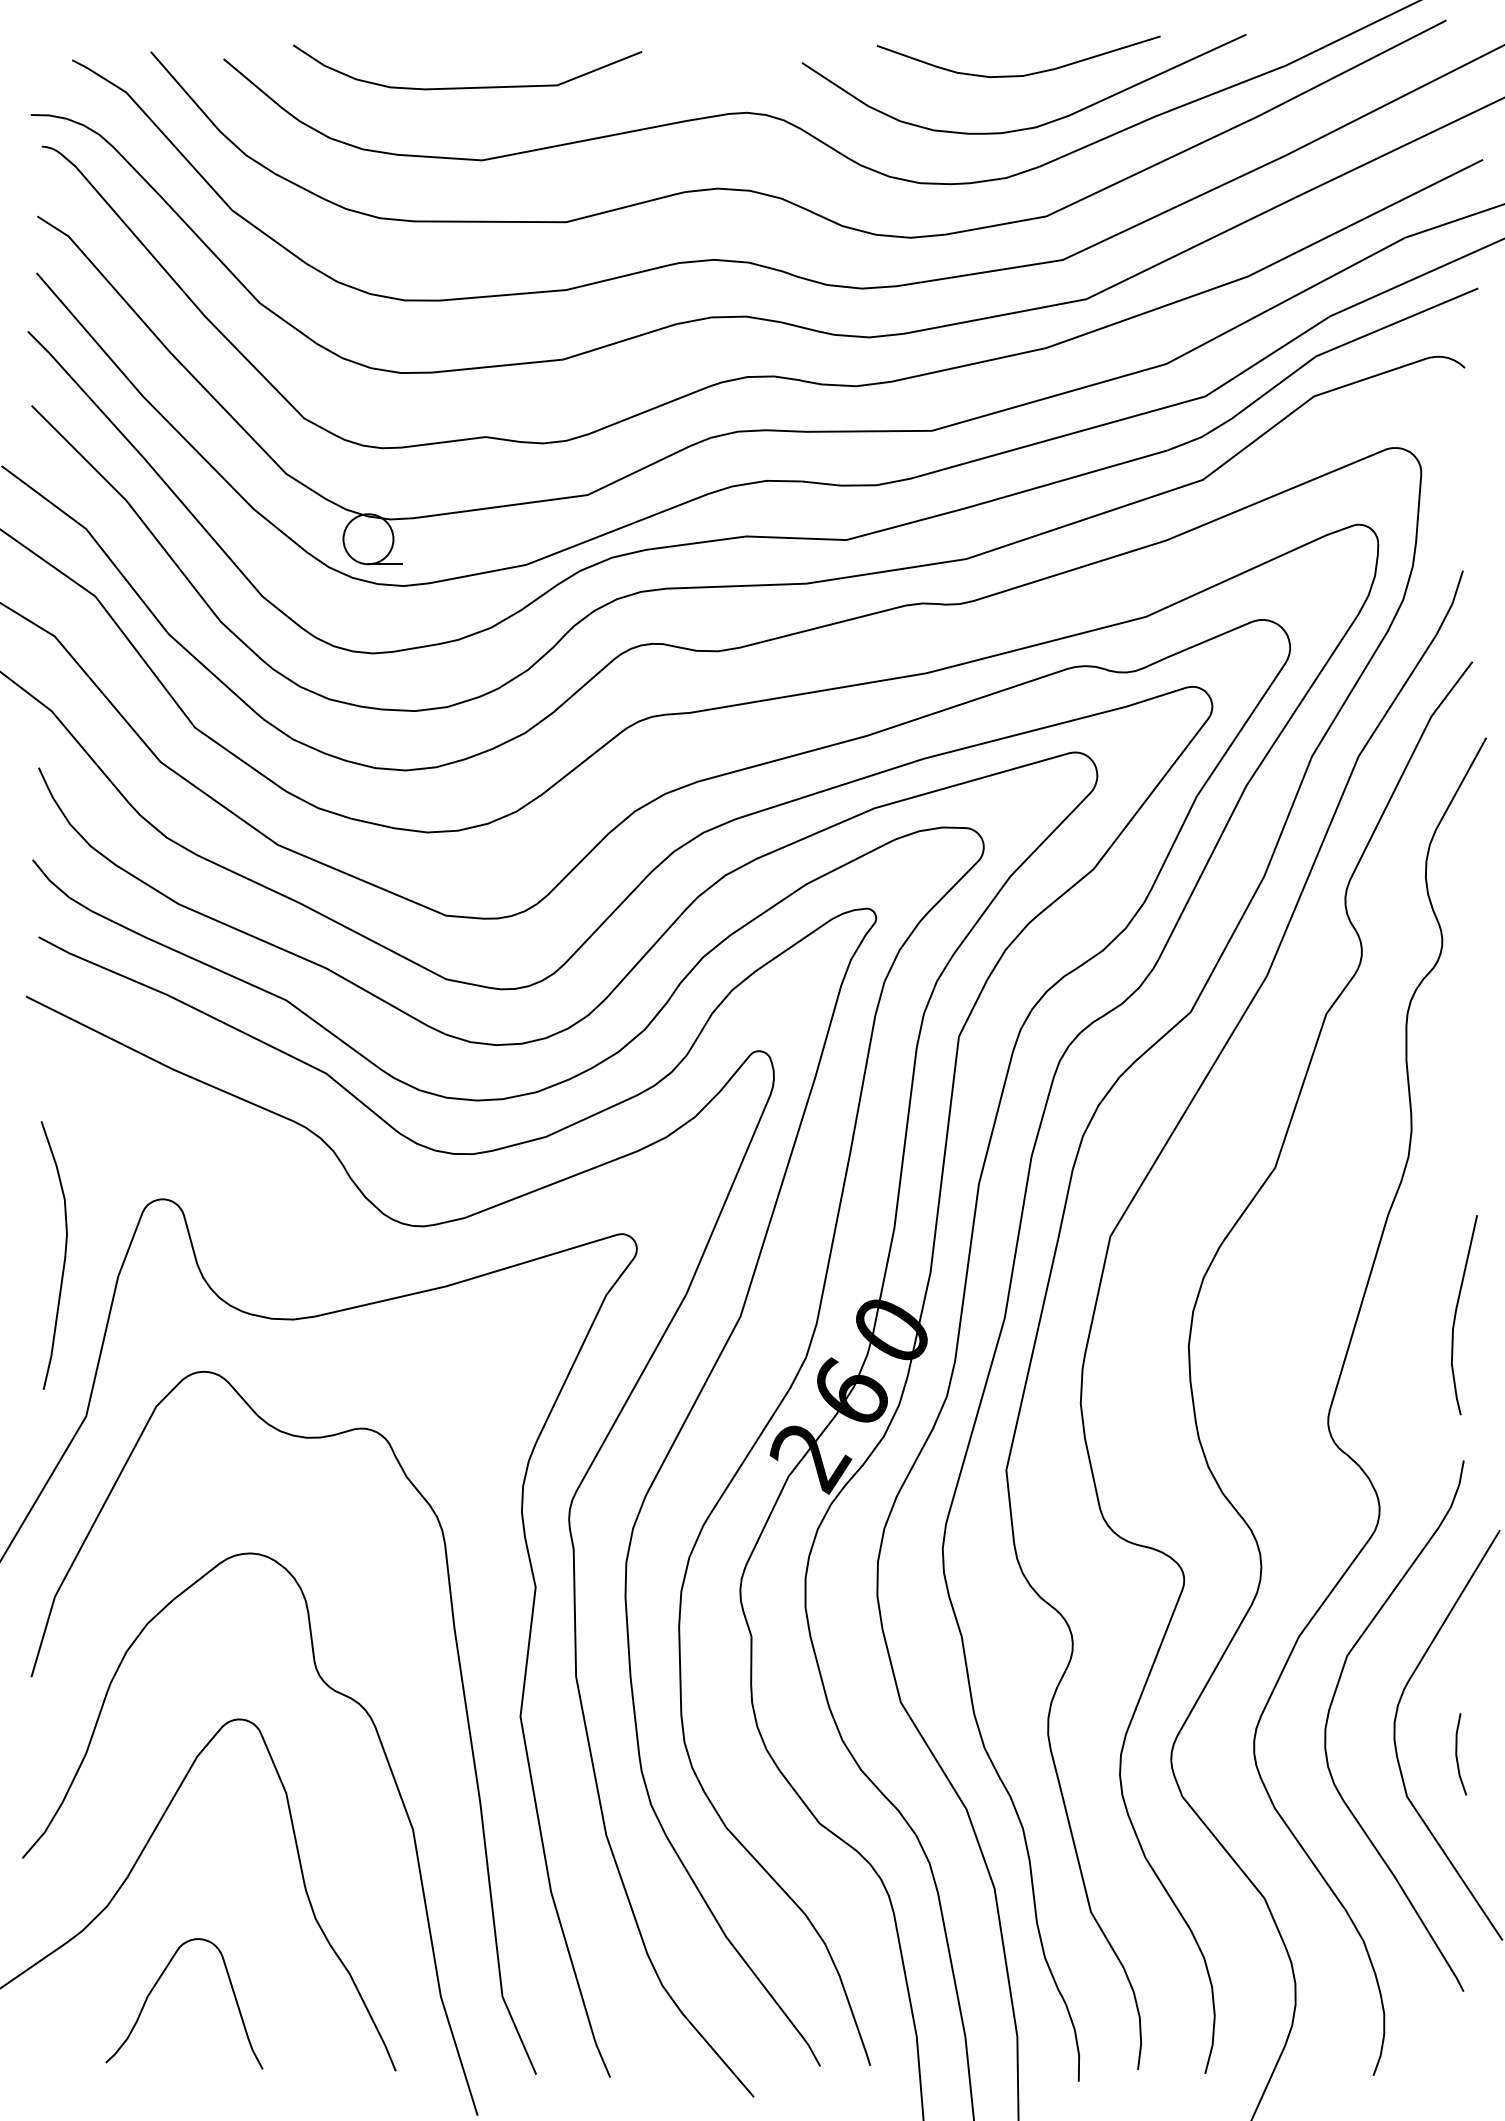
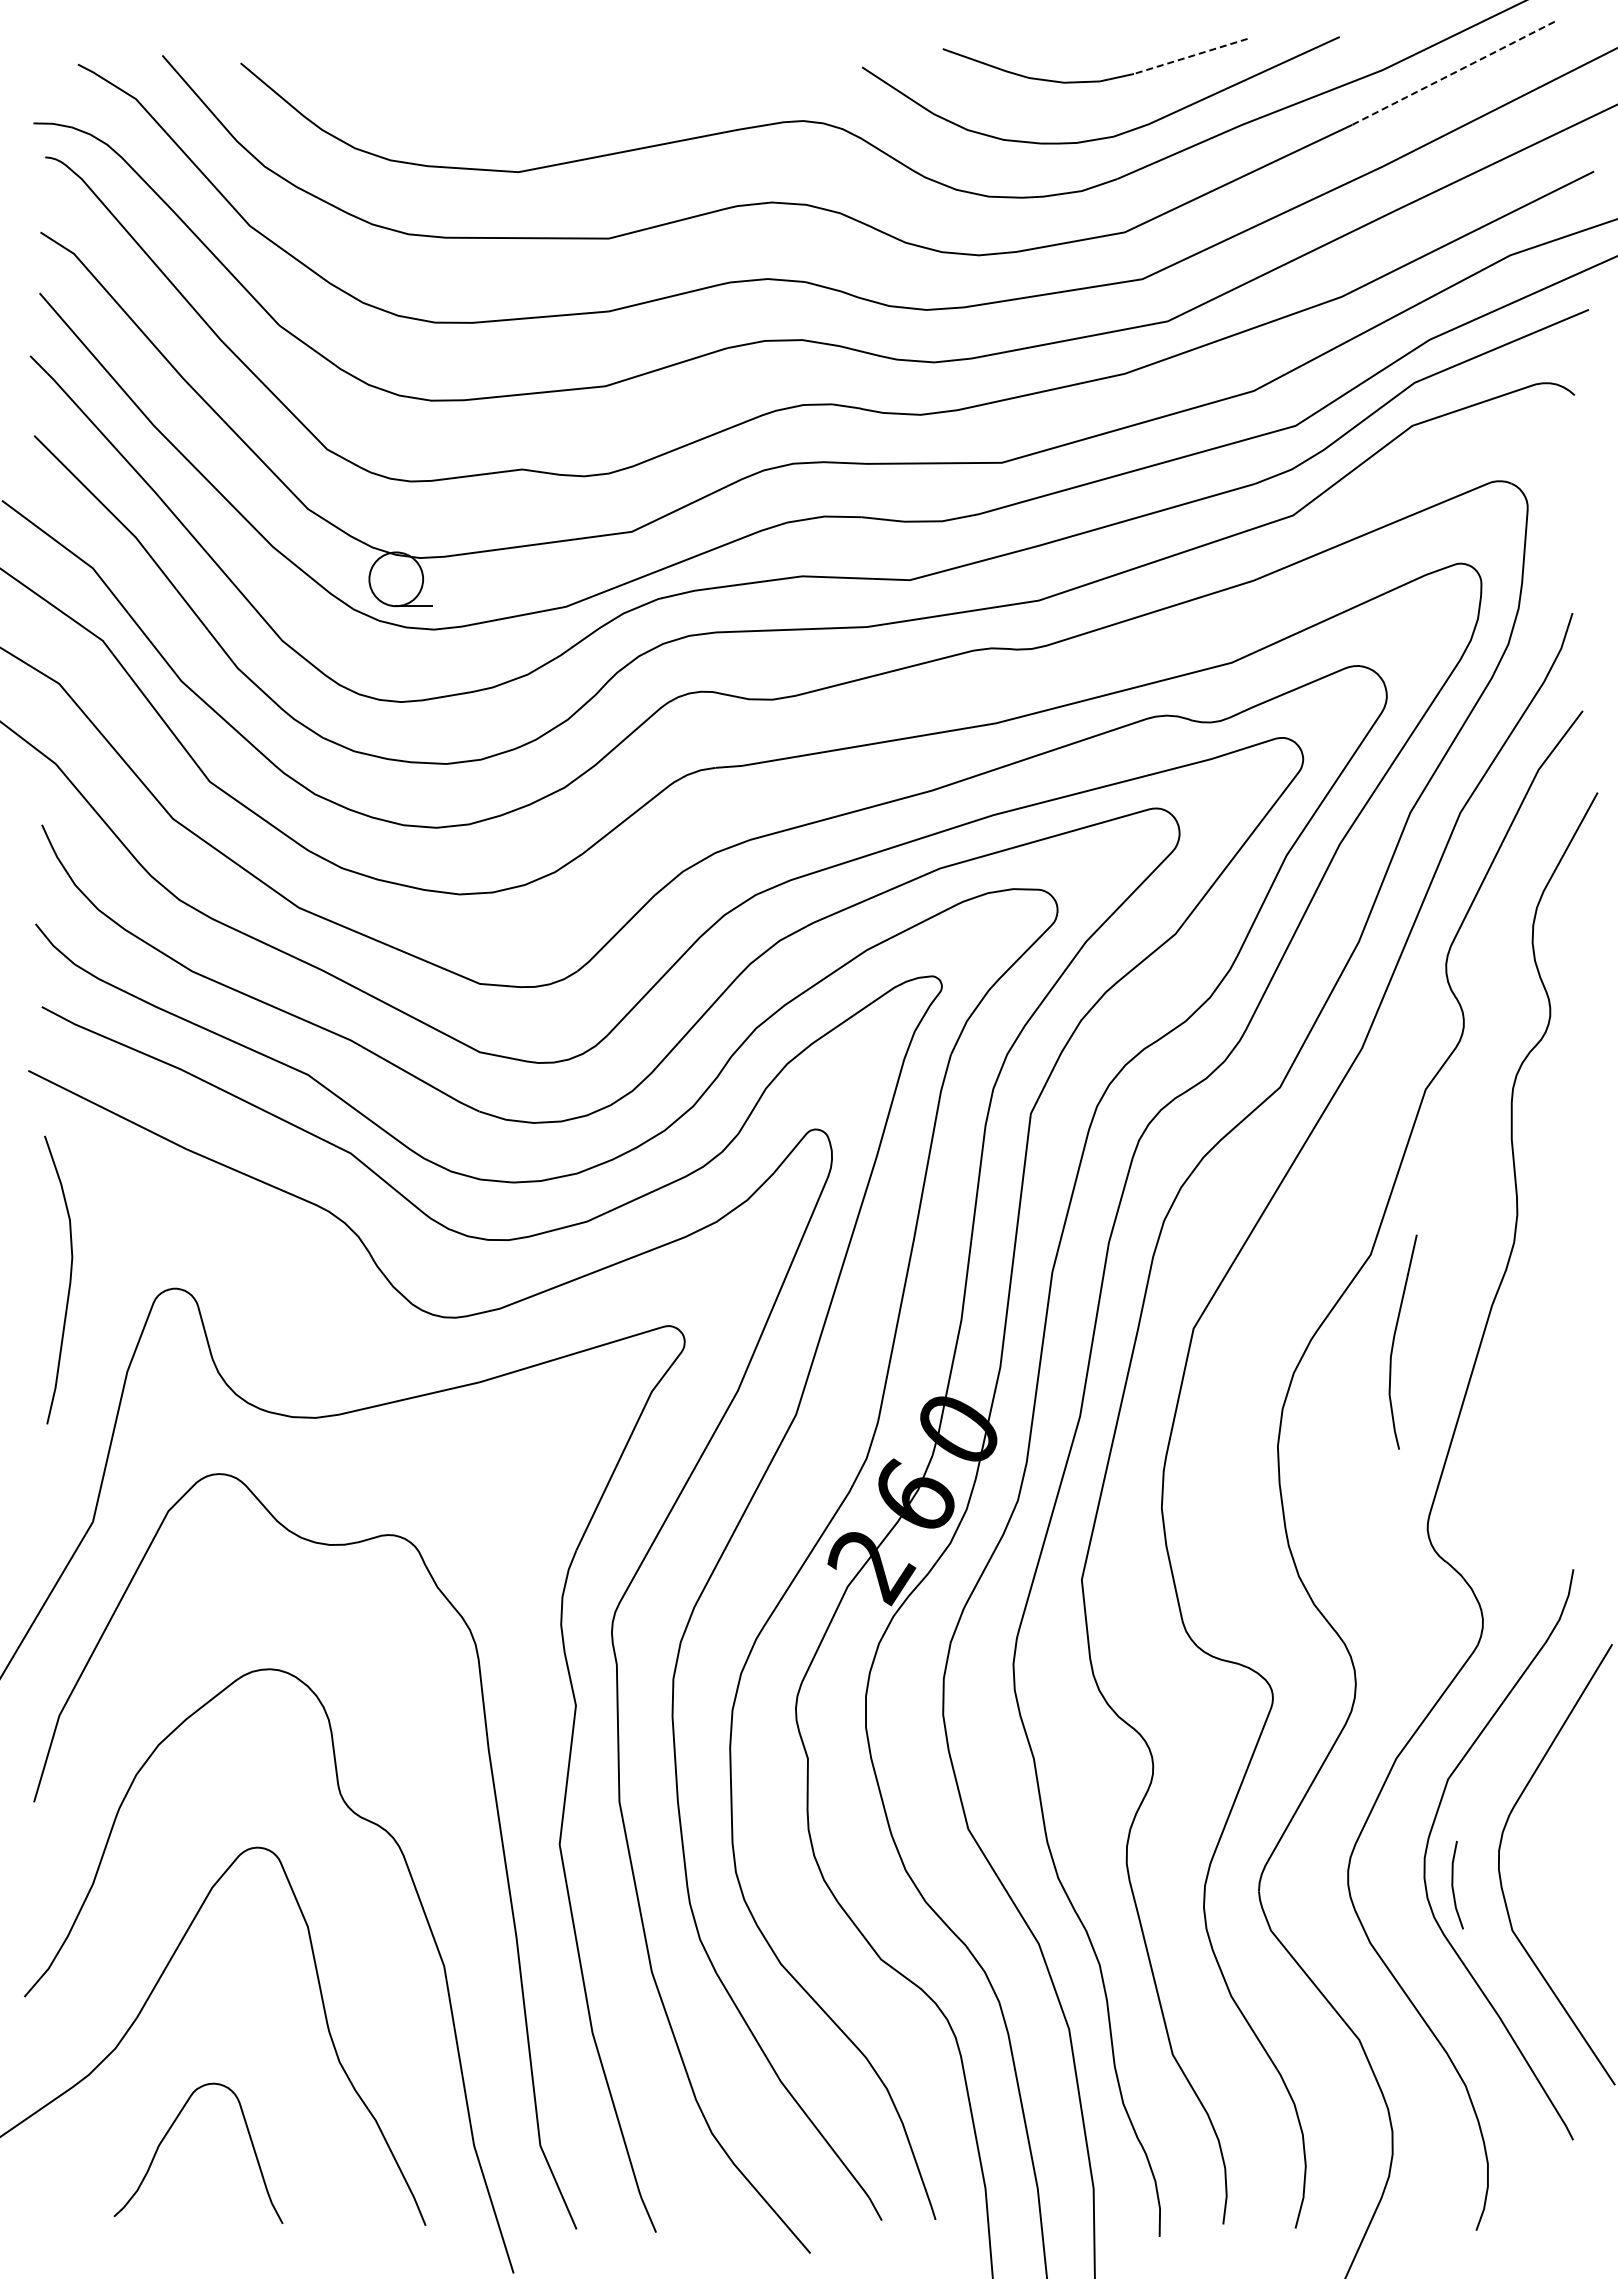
line: (1107, 52) -> (1190, 56), solid -> dashed
line: (1352, 68) -> (1453, 73), solid -> dashed
curve: (467, 87) -> (502, 93), removed
curve: (64, 1254) -> (69, 1279), moved
curve: (1456, 1314) -> (1394, 1341), moved
line: (1457, 1754) -> (1453, 1885), moved

